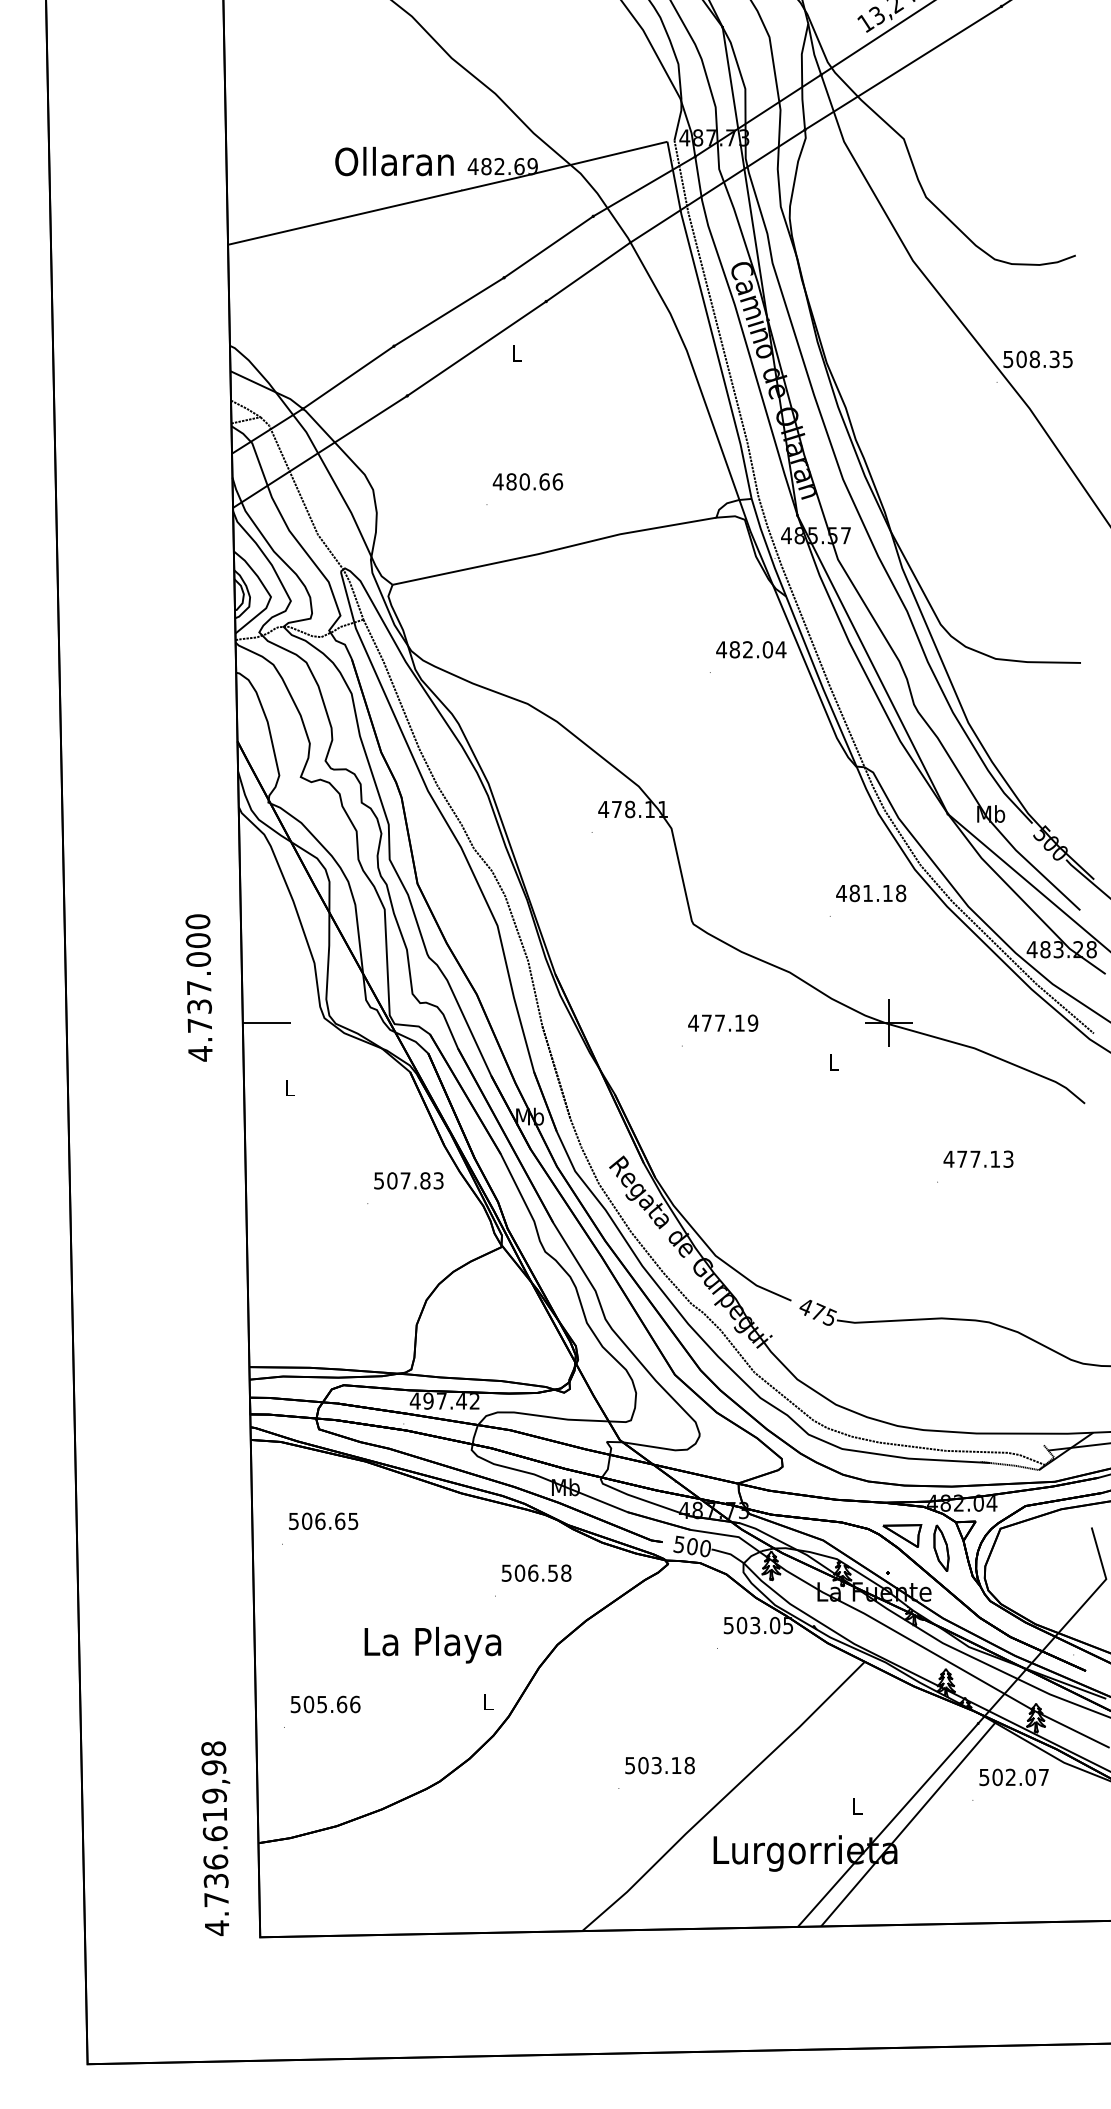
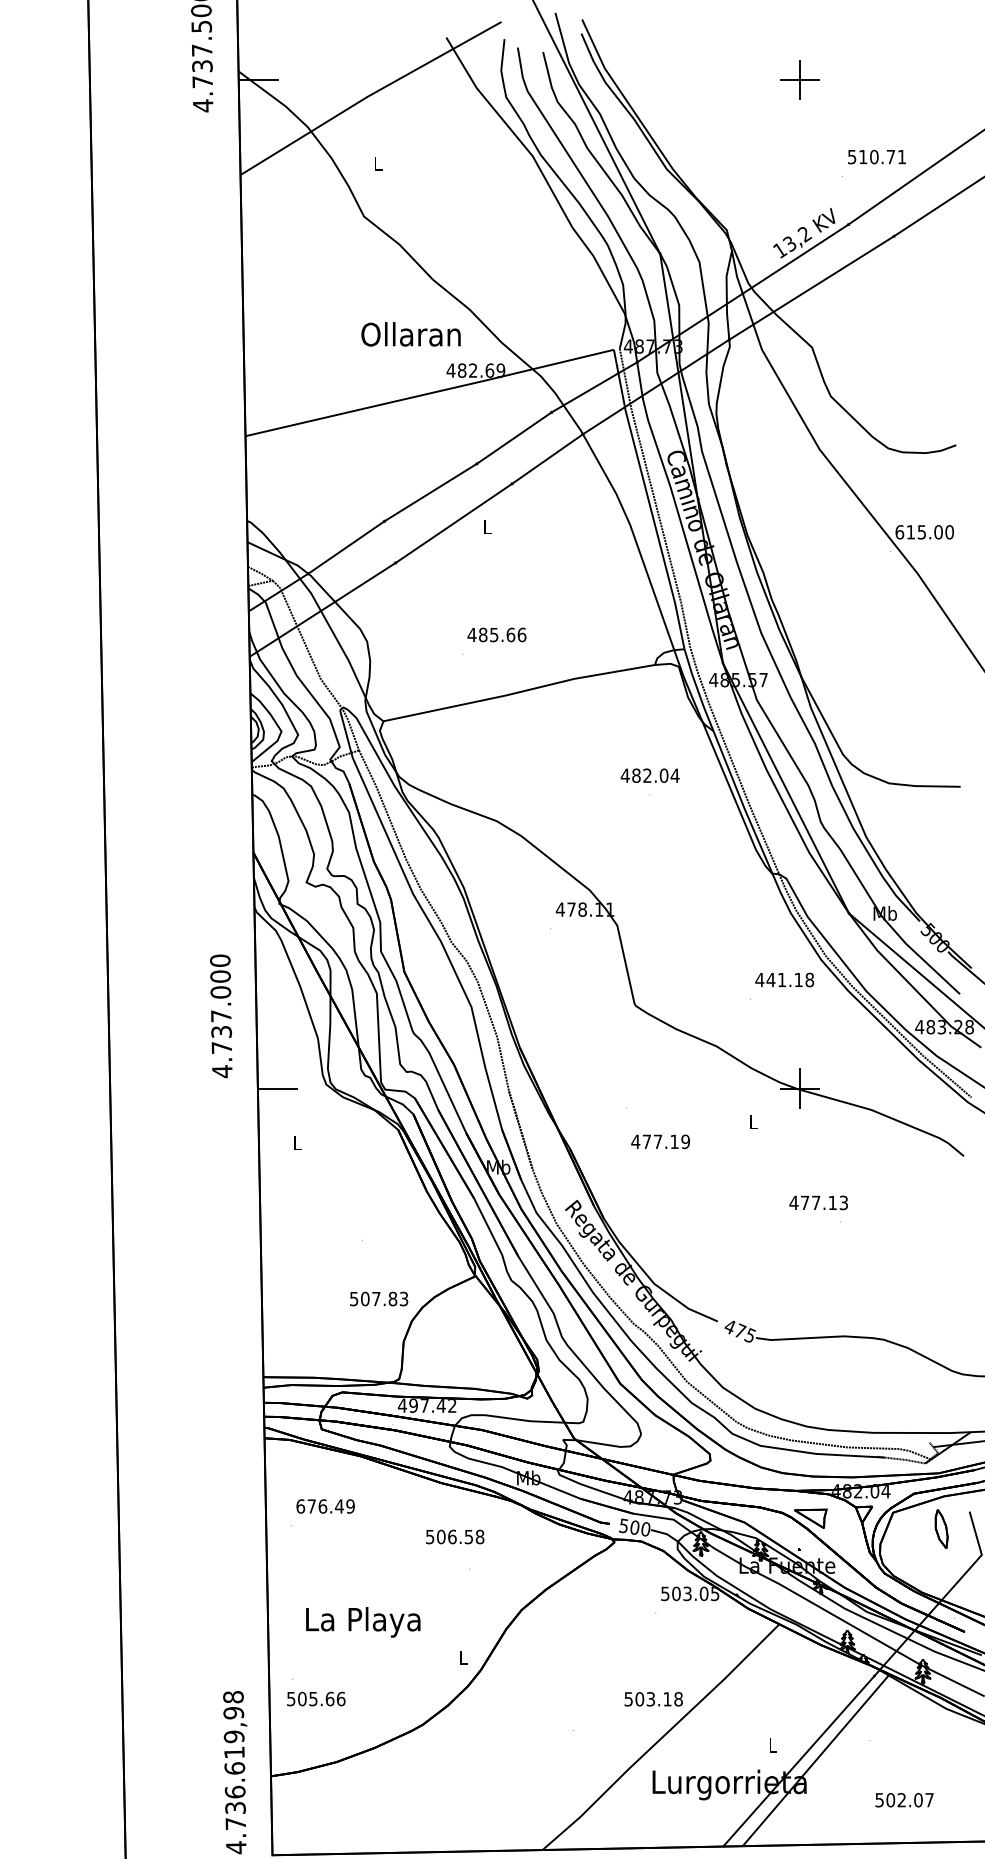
text: (393, 161) -> (410, 334), moved
text: (1037, 359) -> (924, 532), 508.35 -> 615.00
text: (525, 481) -> (494, 634), 480.66 -> 485.66
text: (750, 649) -> (649, 775), moved
text: (854, 892) -> (770, 979), 481.18 -> 441.18
text: (198, 988) -> (220, 1016), moved
text: (723, 1022) -> (660, 1141), moved
text: (978, 1158) -> (818, 1202), moved
text: (409, 1180) -> (379, 1298), moved
text: (323, 1521) -> (325, 1506), 506.65 -> 676.49
part: (941, 1547) -> (941, 1528), moved
text: (536, 1572) -> (455, 1536), moved
text: (433, 1645) -> (363, 1622), moved
text: (325, 1703) -> (316, 1698), moved
text: (659, 1765) -> (653, 1699), moved
text: (1014, 1777) -> (904, 1800), moved

